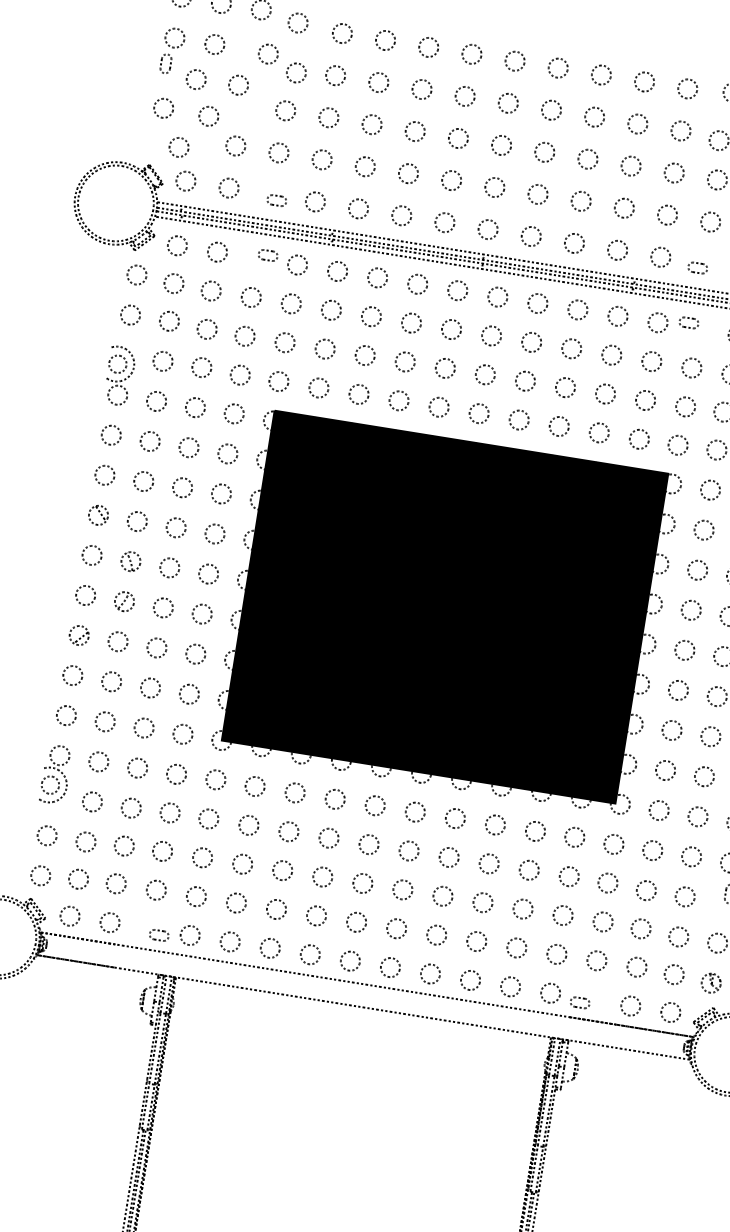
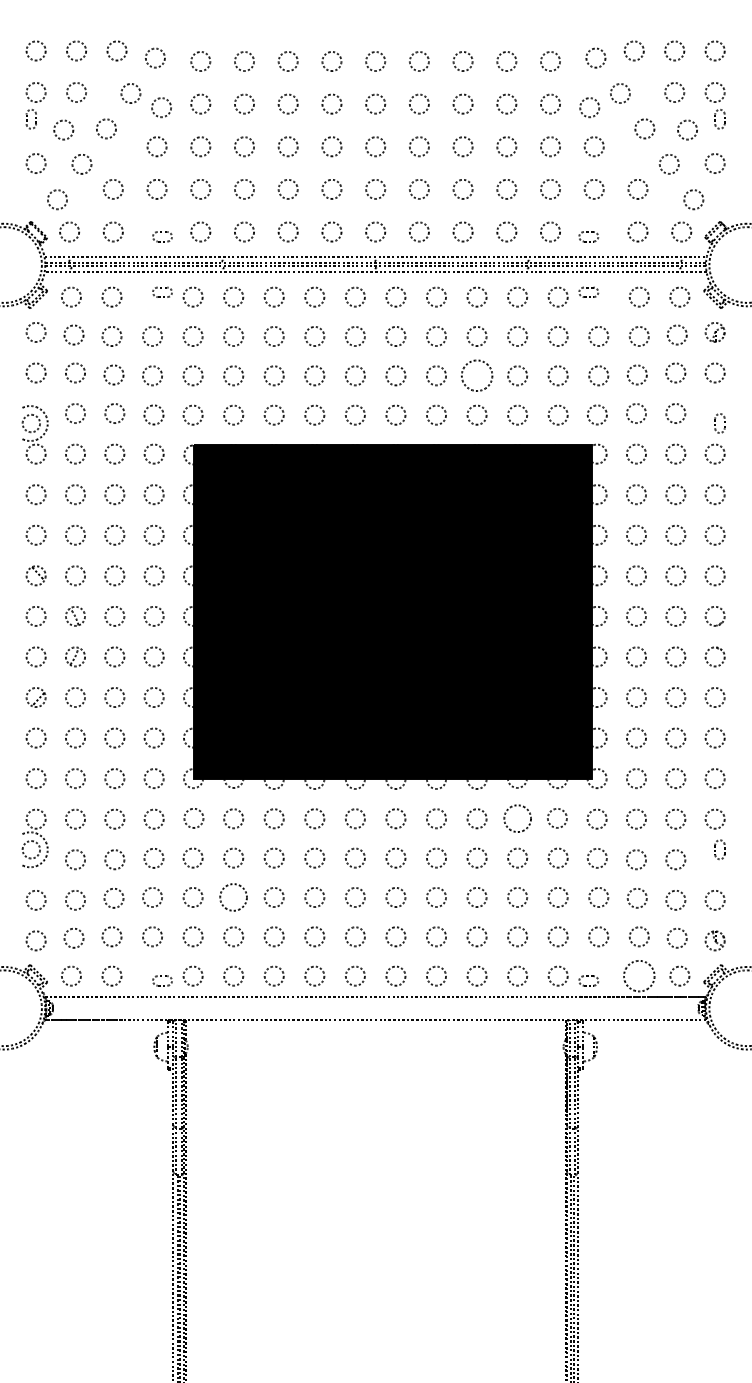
circle: (564, 387) -> (476, 375), size x1.6
circle: (535, 831) -> (517, 818), size x1.4
circle: (242, 864) -> (233, 897), size x1.4
circle: (630, 1005) -> (638, 975), size x1.6

